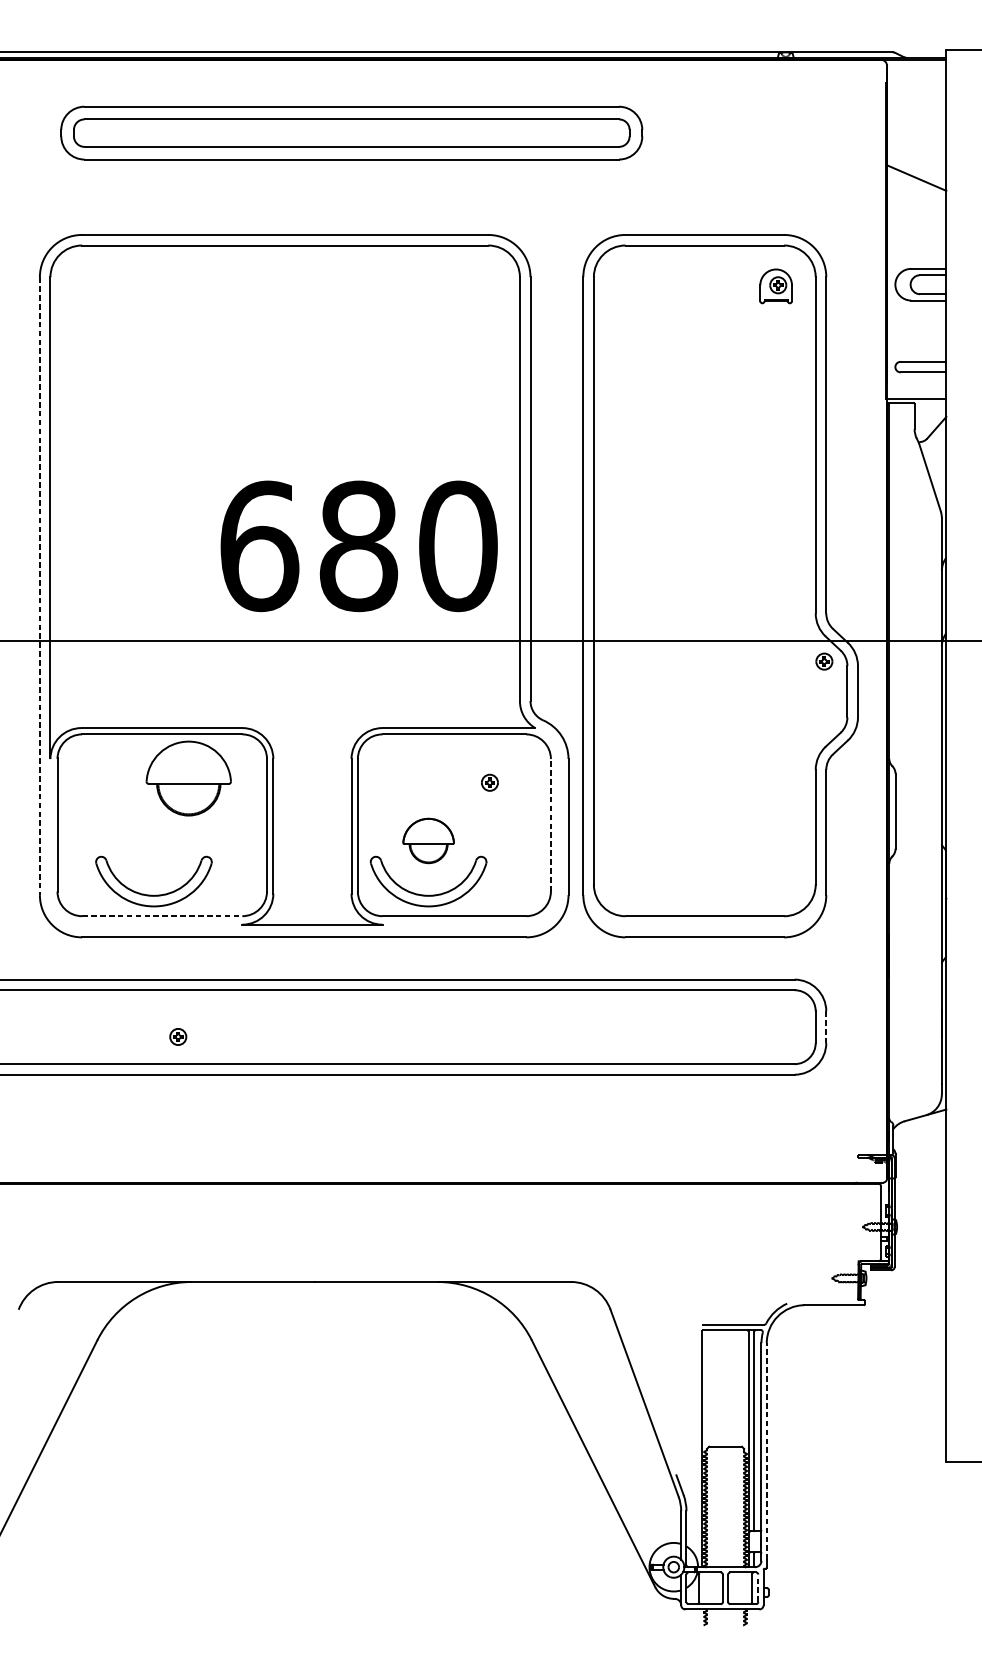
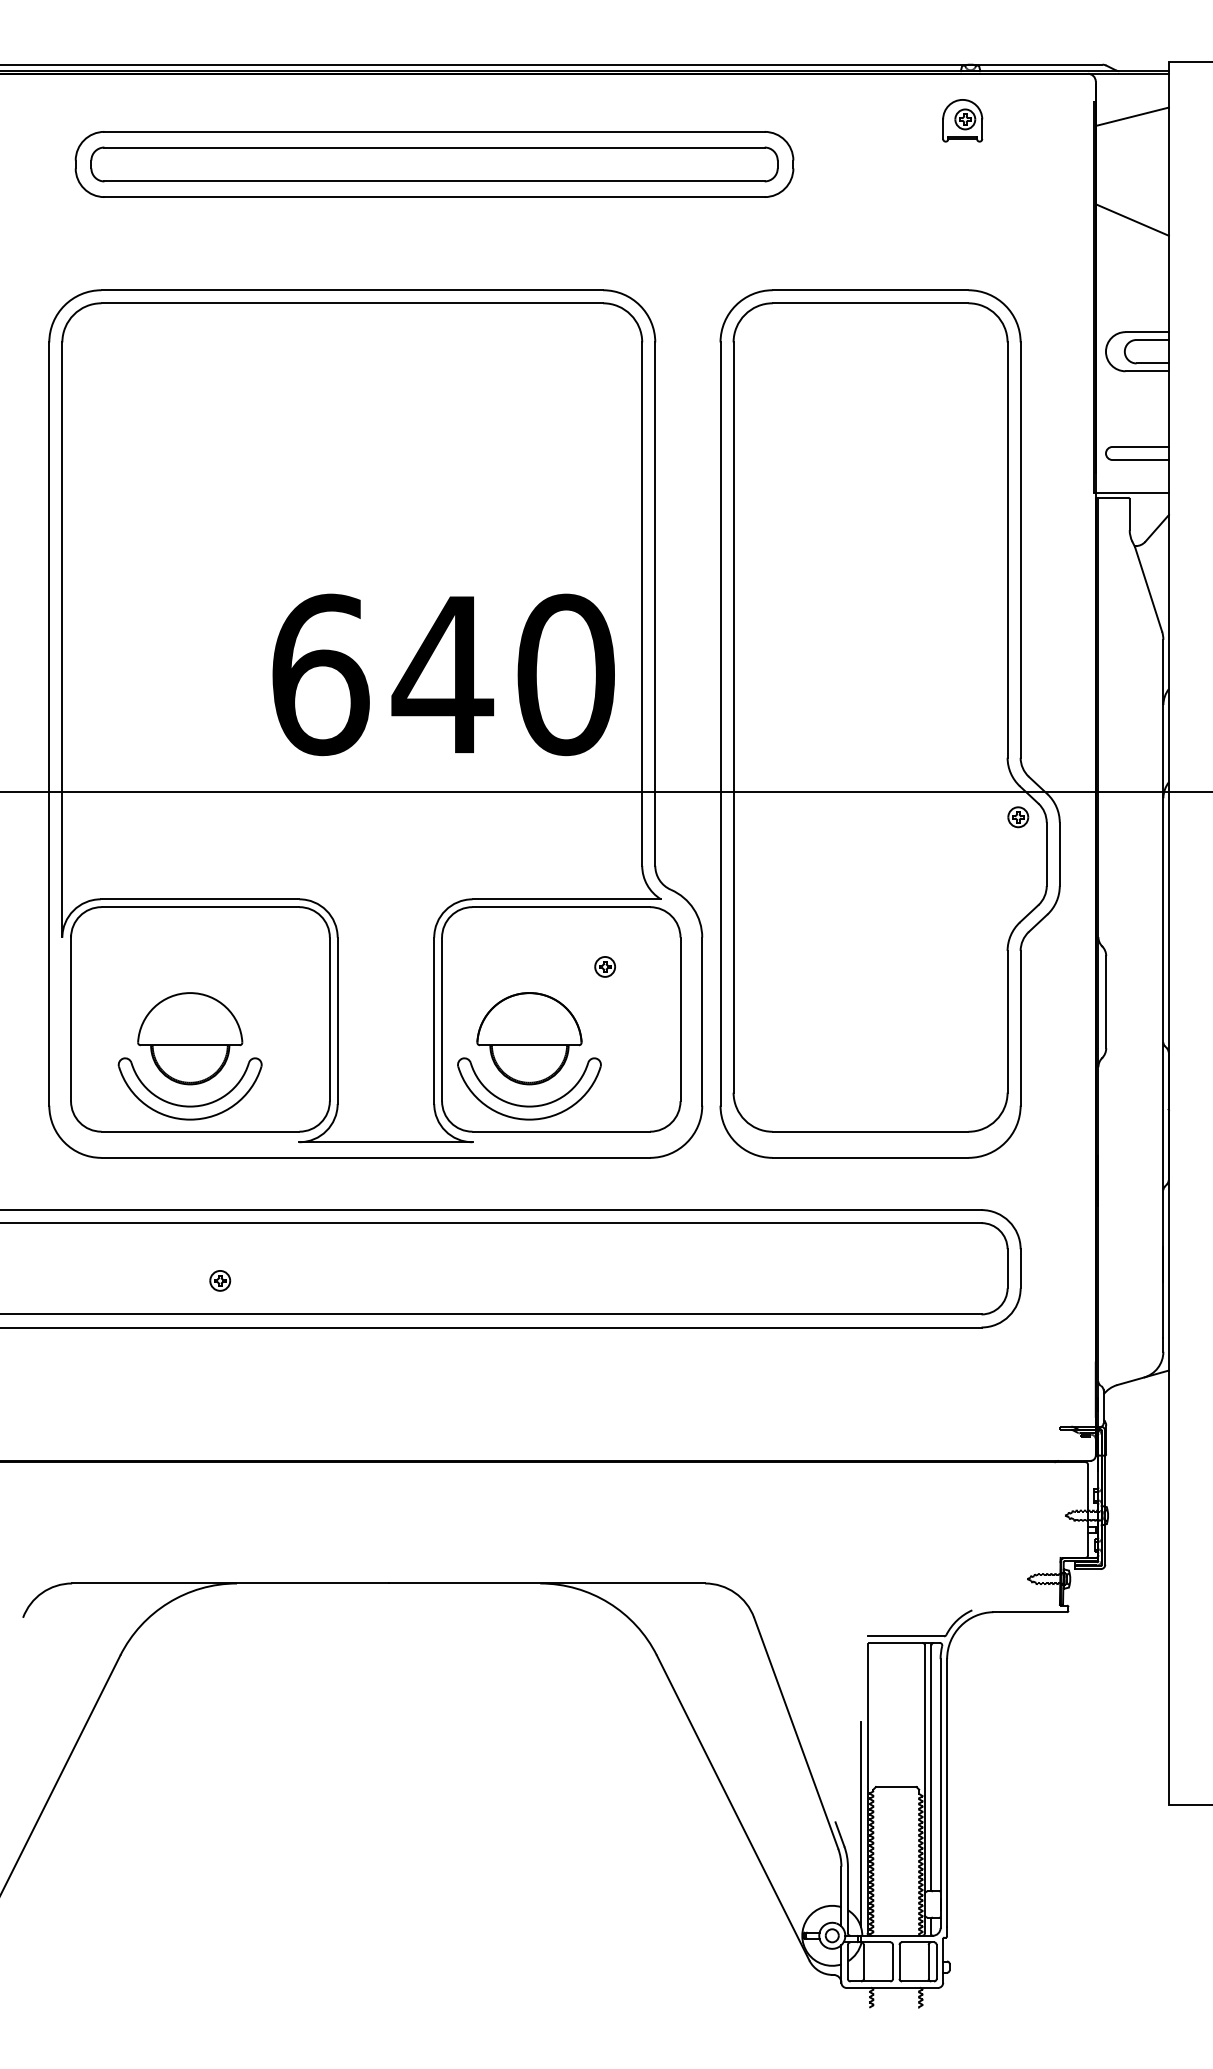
line: (916, 94) -> (1131, 116), added
part: (775, 286) -> (962, 120), moved
text: (358, 546) -> (442, 674), 680 -> 640
line: (40, 586) -> (49, 724), dashed -> solid
part: (189, 778) -> (190, 1038), moved
line: (550, 825) -> (680, 1019), dashed -> solid
part: (428, 840) -> (529, 1038), size x1.67
line: (162, 916) -> (200, 1131), dashed -> solid
line: (826, 1026) -> (1020, 1268), dashed -> solid
line: (767, 1451) -> (947, 1793), dashed -> solid
line: (697, 1477) -> (861, 1824), added
line: (758, 1587) -> (936, 1961), dashed -> solid

